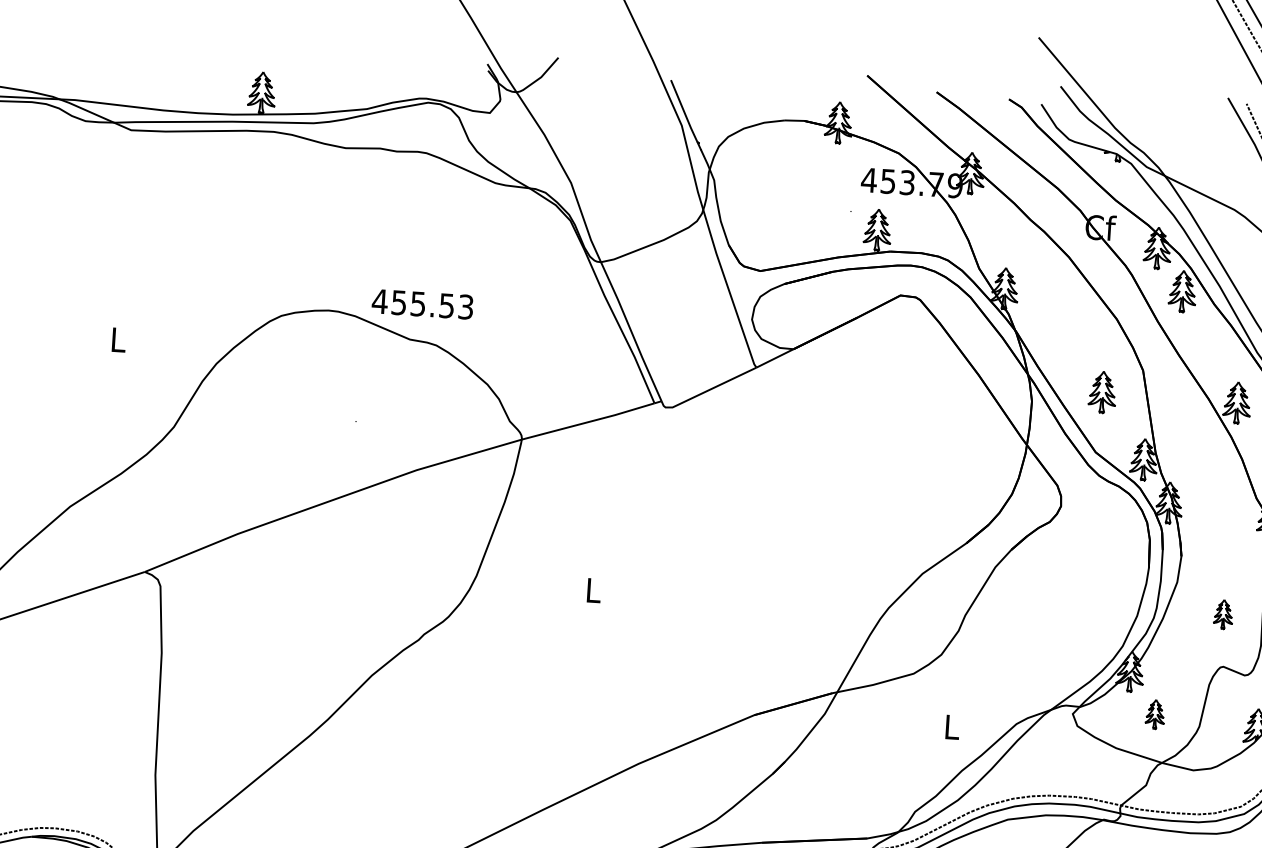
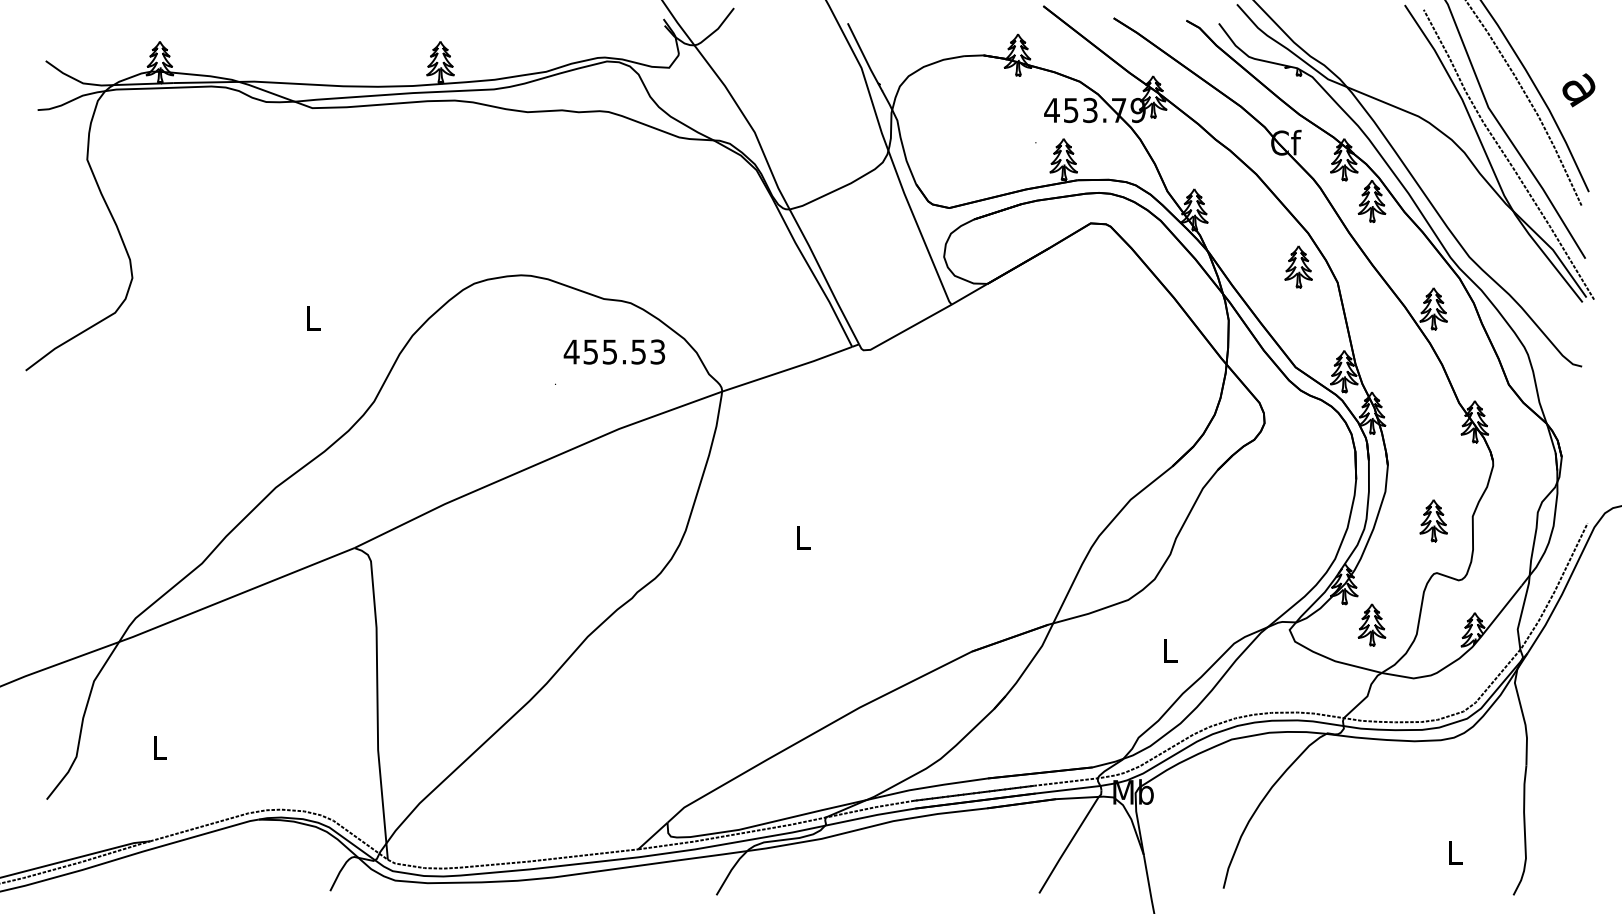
text: (422, 303) -> (614, 351), moved
part: (1102, 391) -> (1298, 266), moved
part: (1223, 614) -> (1433, 520), size x1.43
part: (1154, 713) -> (1371, 624), size x1.43

